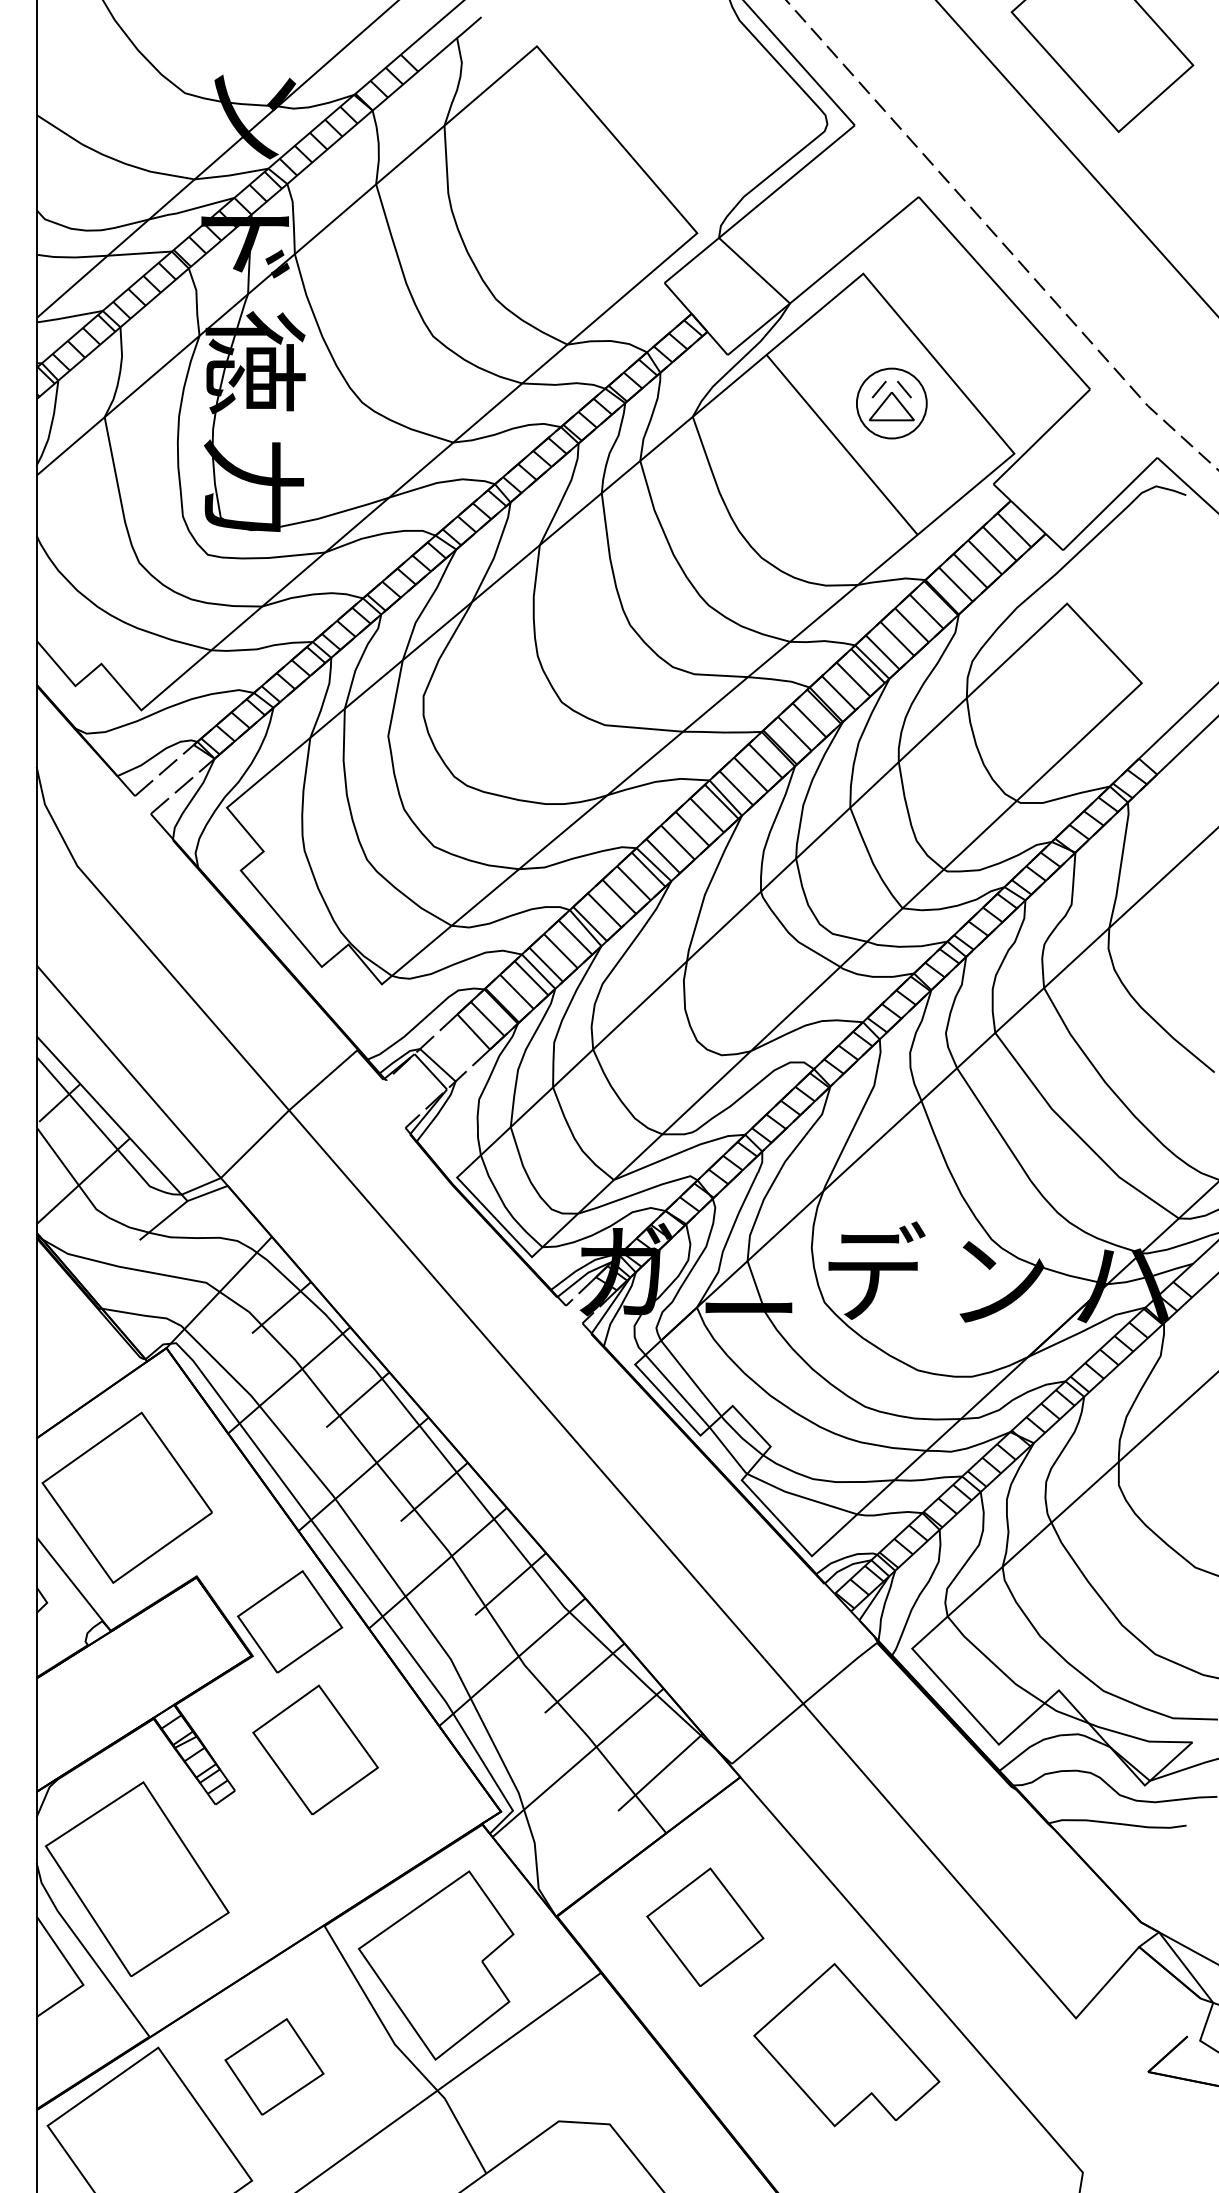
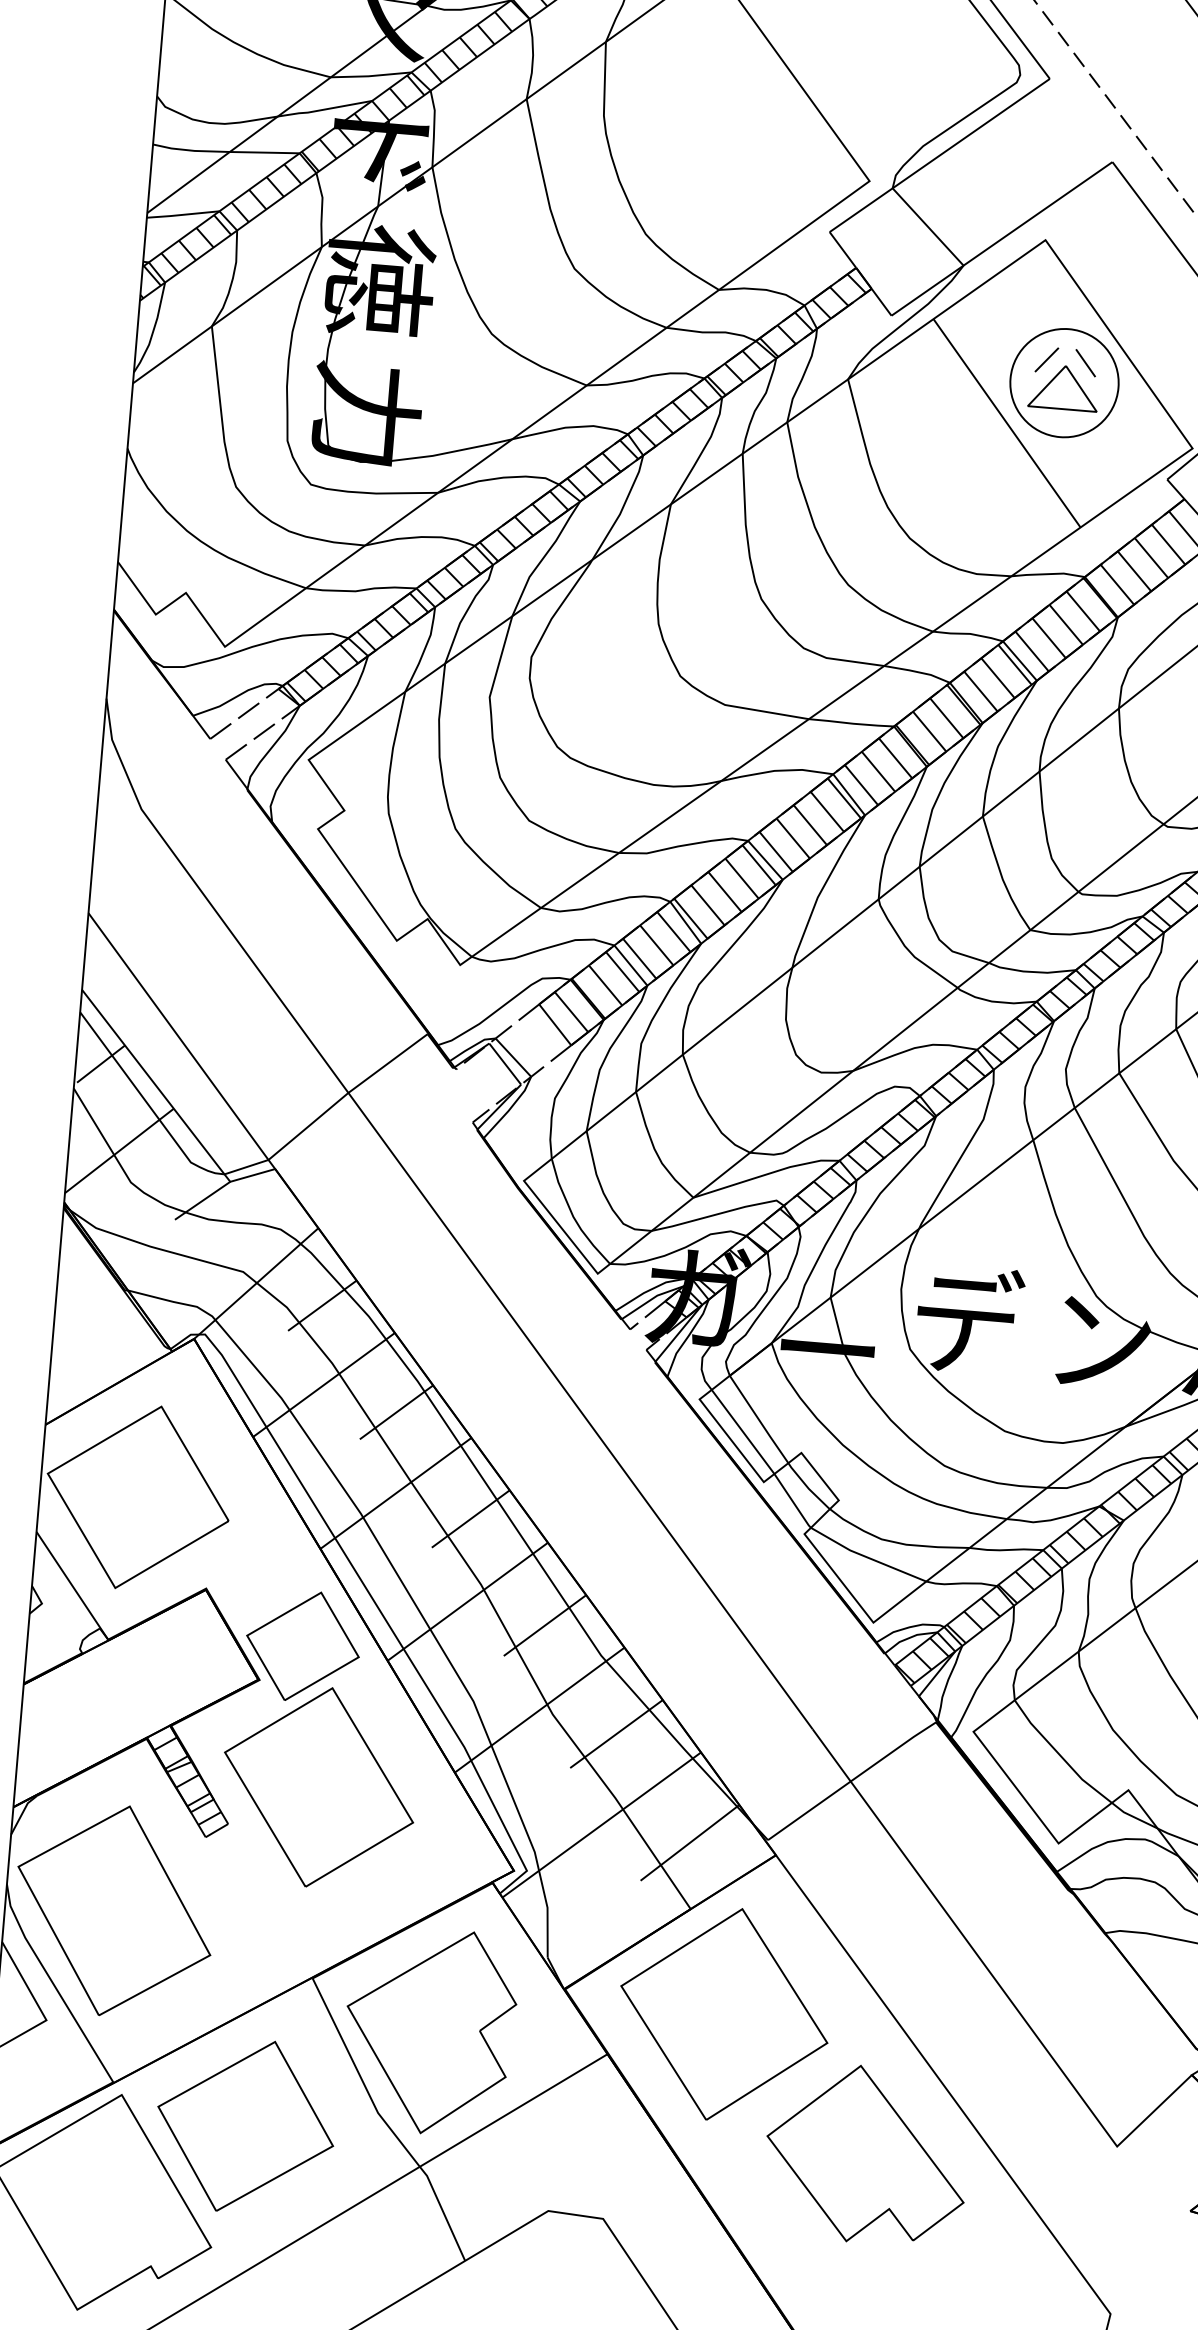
part: (891, 403) -> (1064, 383), size x1.43
part: (315, 1749) -> (318, 1786), size x1.43
part: (705, 1927) -> (724, 2014), size x1.67
part: (274, 2066) -> (245, 2125), size x1.67

